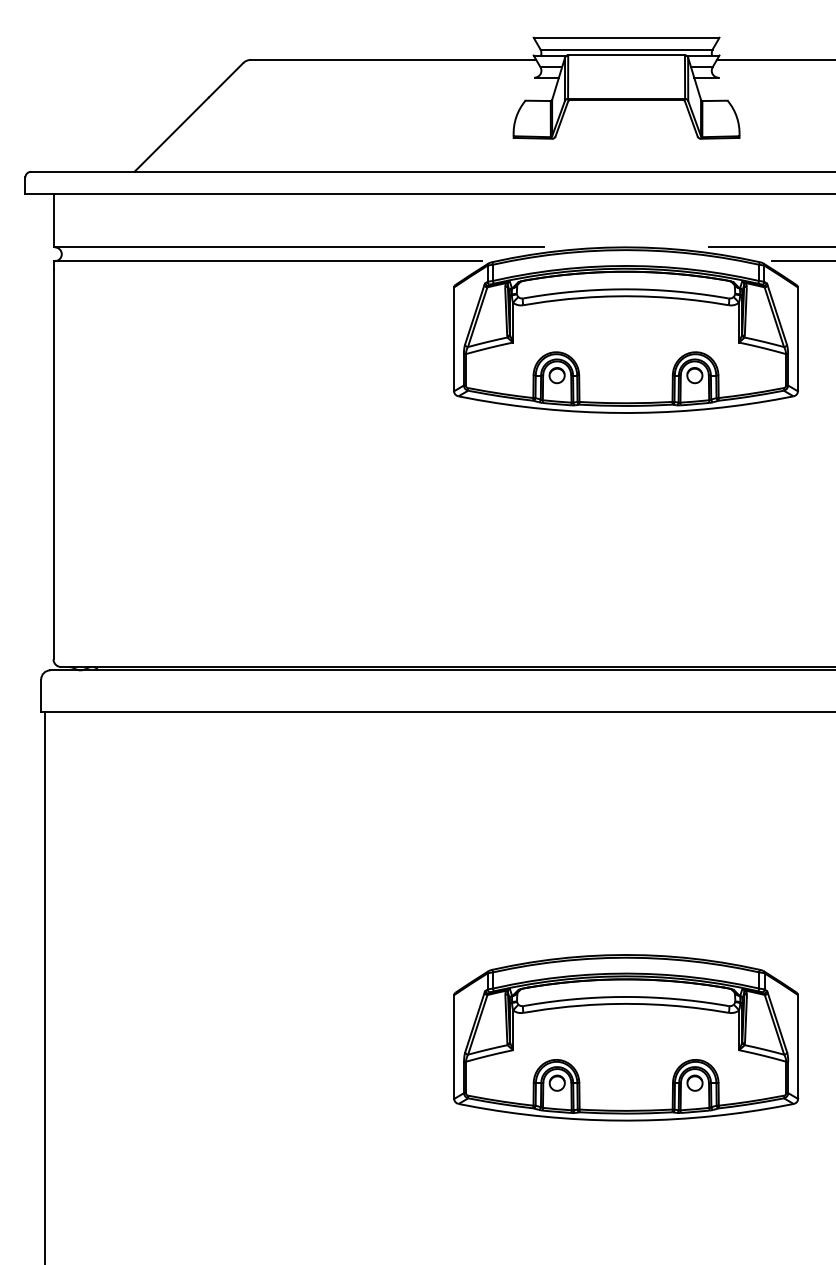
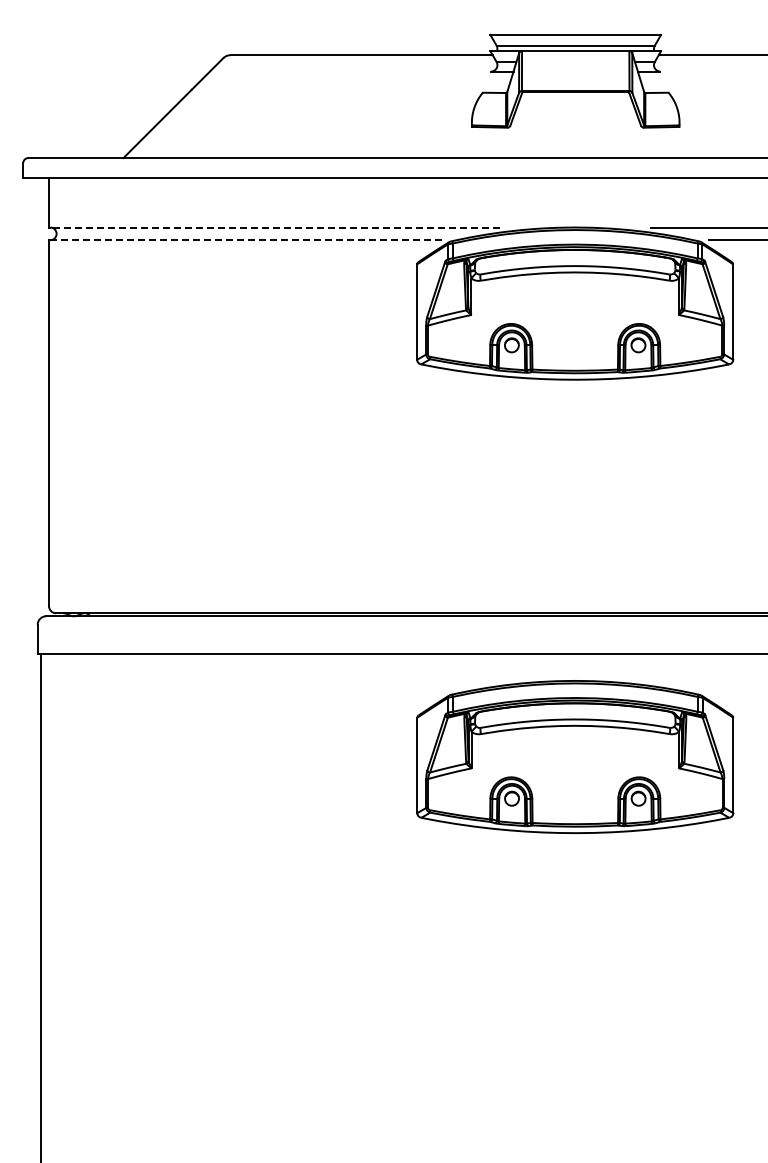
line: (299, 247) -> (275, 227), solid -> dashed
line: (267, 261) -> (245, 240), solid -> dashed
part: (626, 1037) -> (575, 756), moved

